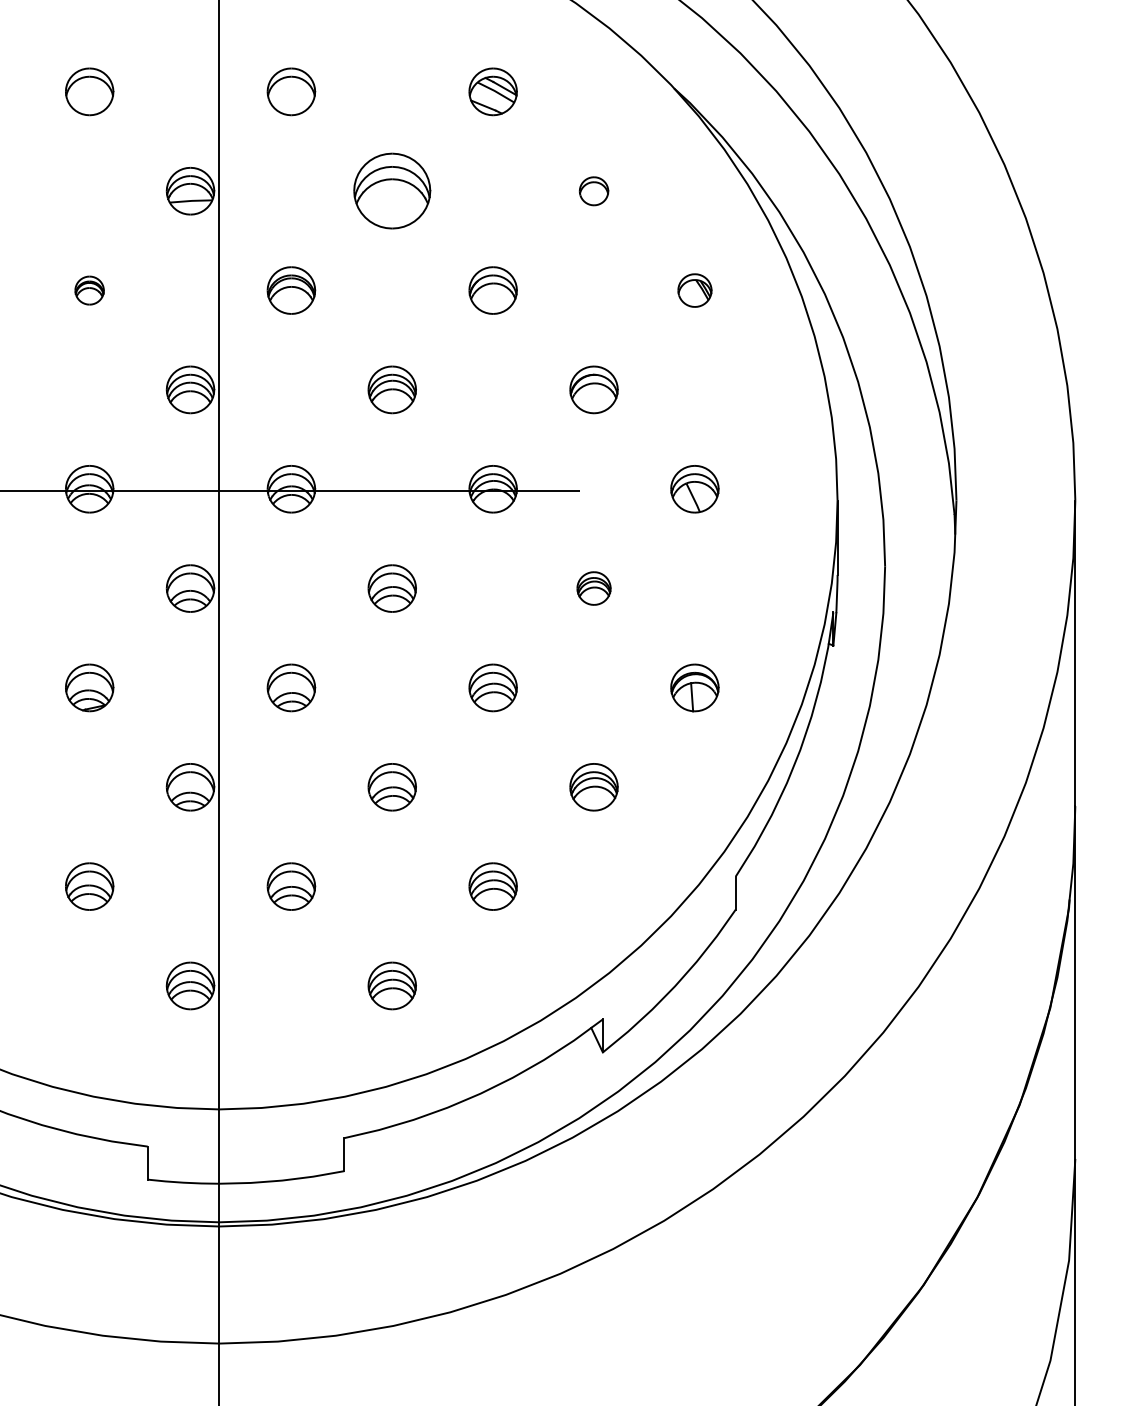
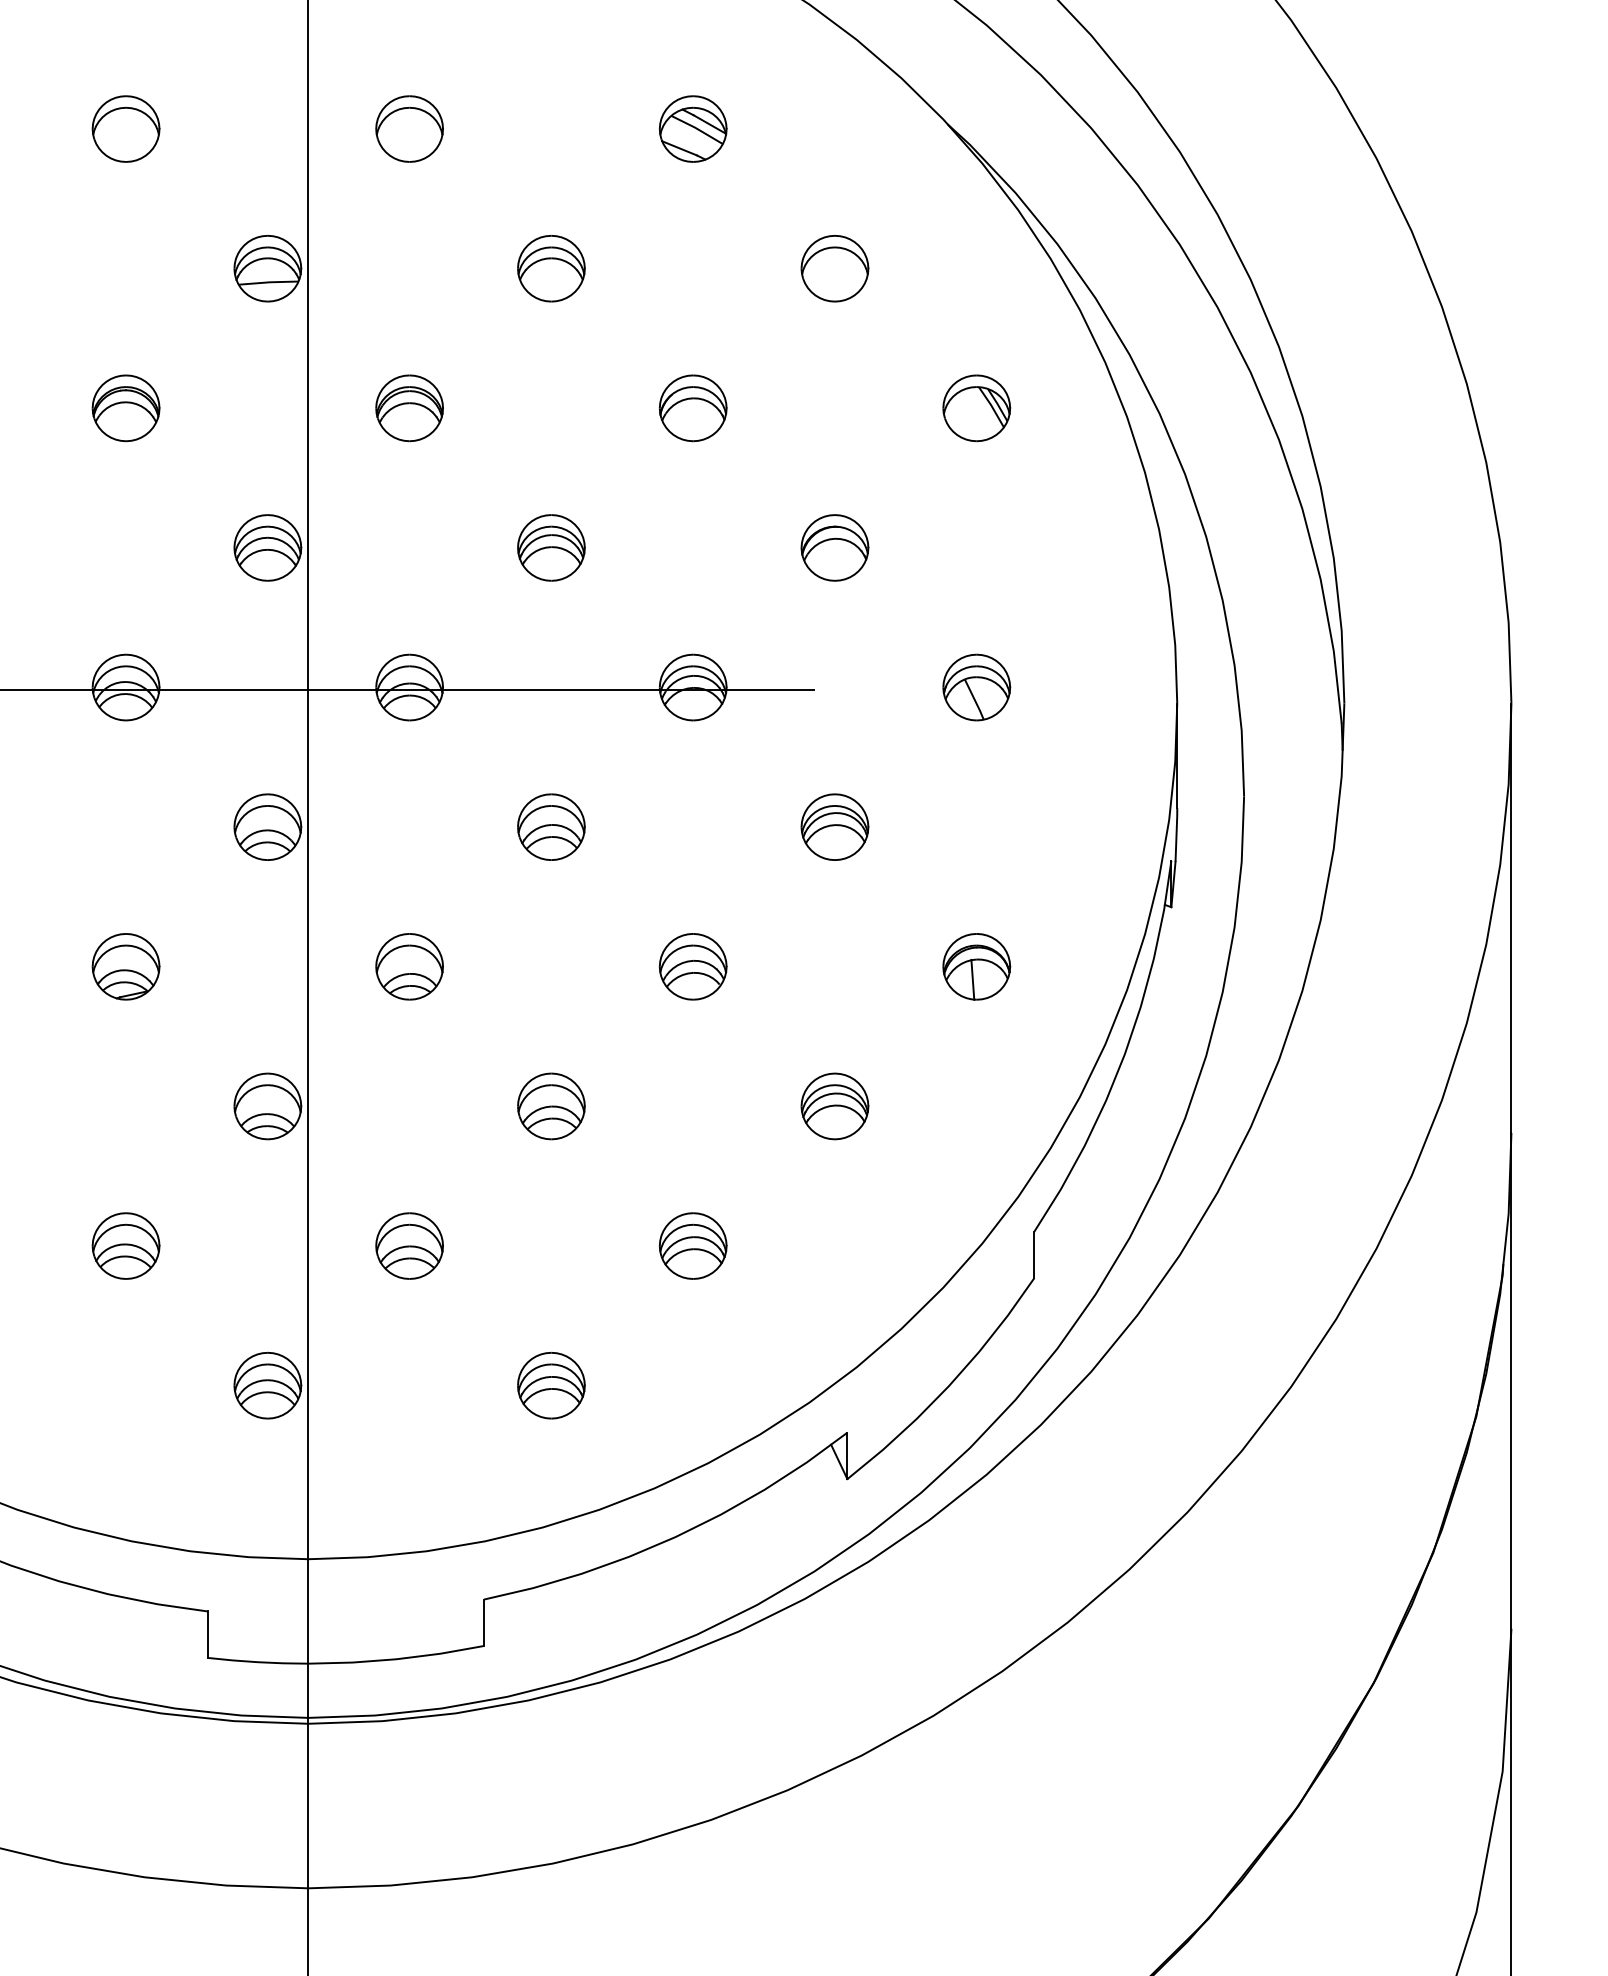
part: (392, 191) -> (551, 268), size x0.62
part: (593, 191) -> (834, 268), size x1.67
part: (89, 290) -> (125, 408), size x1.67
part: (694, 290) -> (976, 408), size x1.43
part: (593, 588) -> (834, 826), size x1.43

